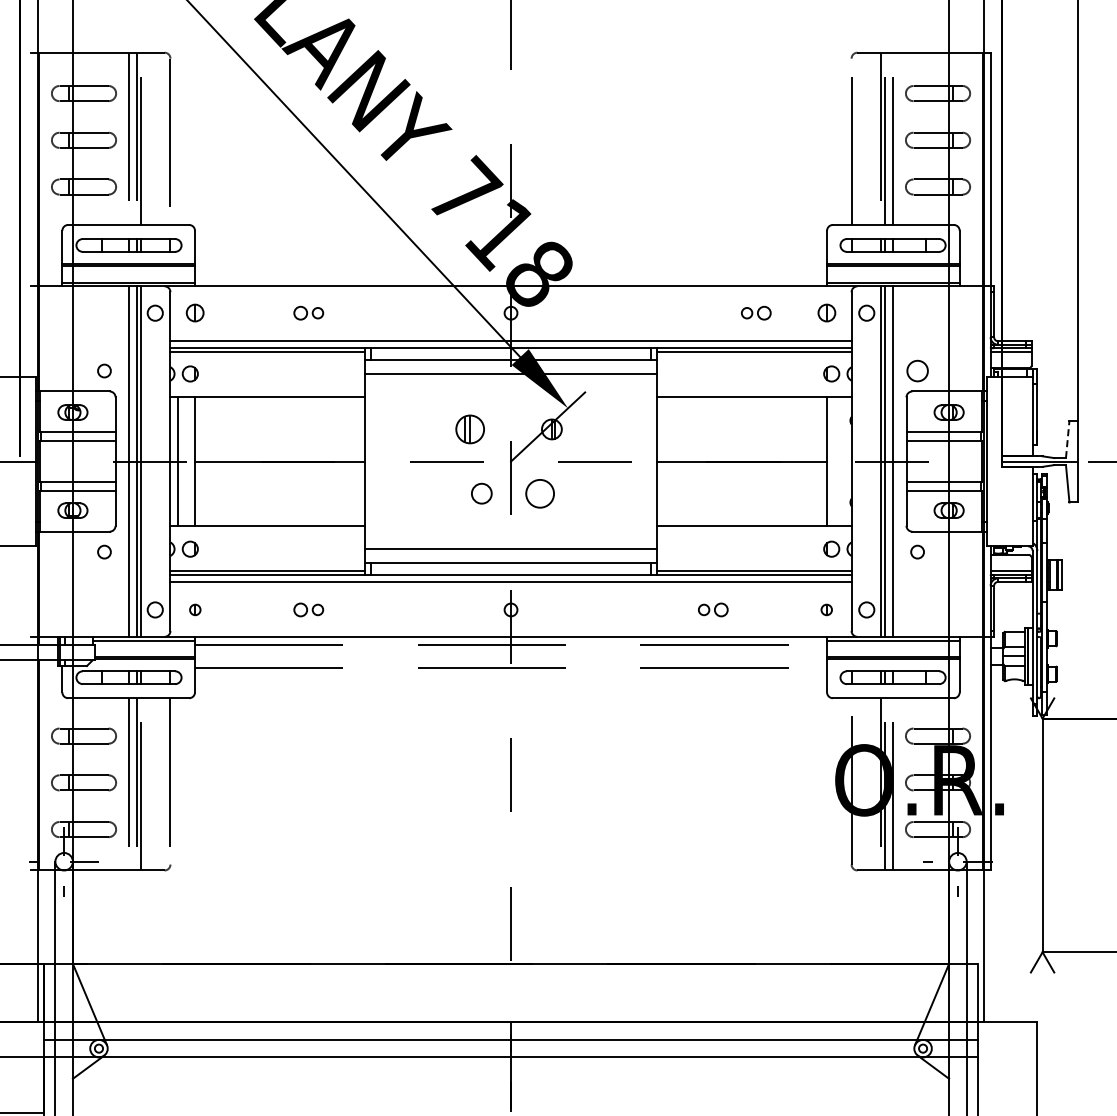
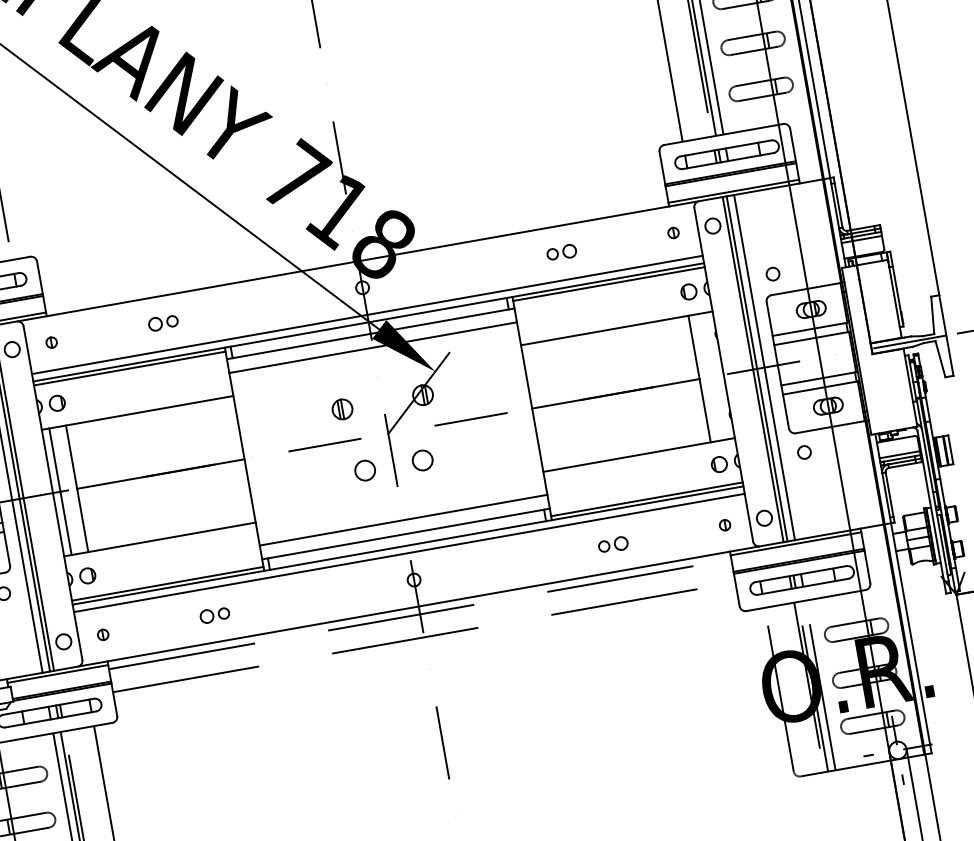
part: (756, 312) -> (561, 251), moved
part: (195, 313) -> (51, 342), size x0.62
part: (826, 313) -> (673, 233), size x0.62
circle: (917, 370) -> (772, 273), size x0.62
part: (469, 429) -> (341, 409), size x0.71
line: (1067, 439) -> (932, 315), dashed -> solid
circle: (540, 493) -> (422, 460), size x0.71

